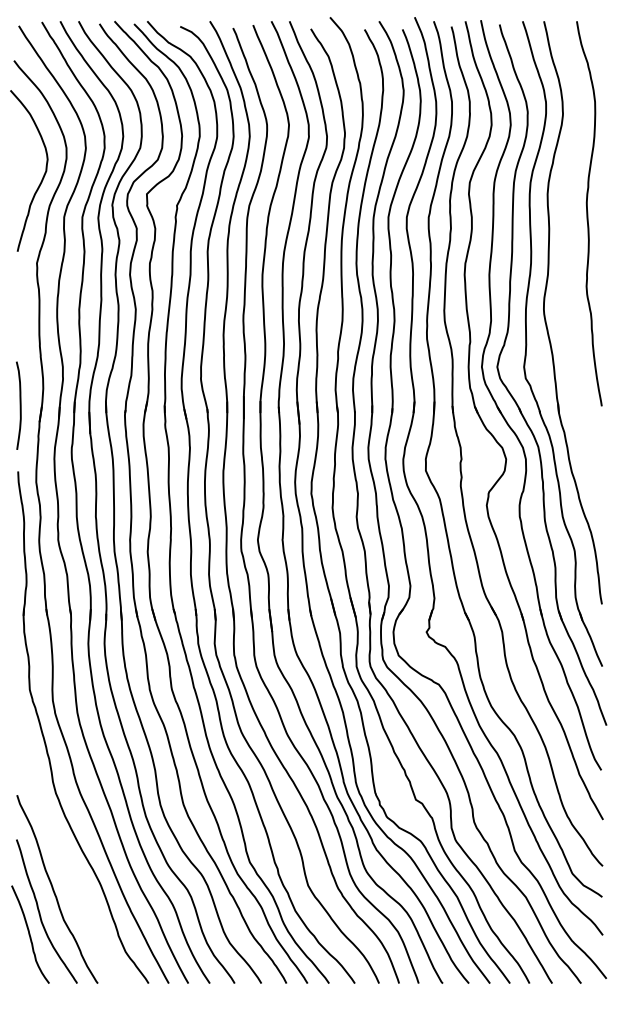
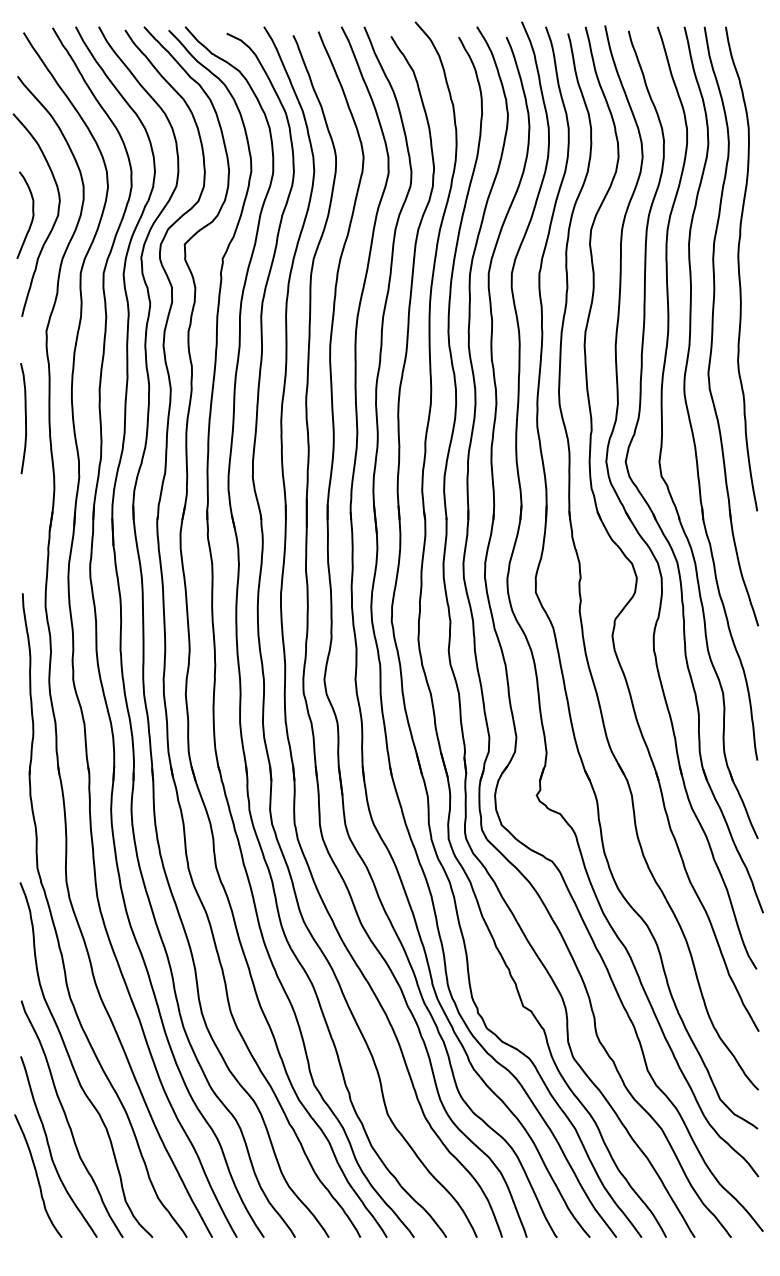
curve: (25, 170) -> (32, 214), added
part: (567, 259) -> (713, 326), added
curve: (20, 405) -> (25, 418), moved
curve: (57, 844) -> (72, 1062), added

